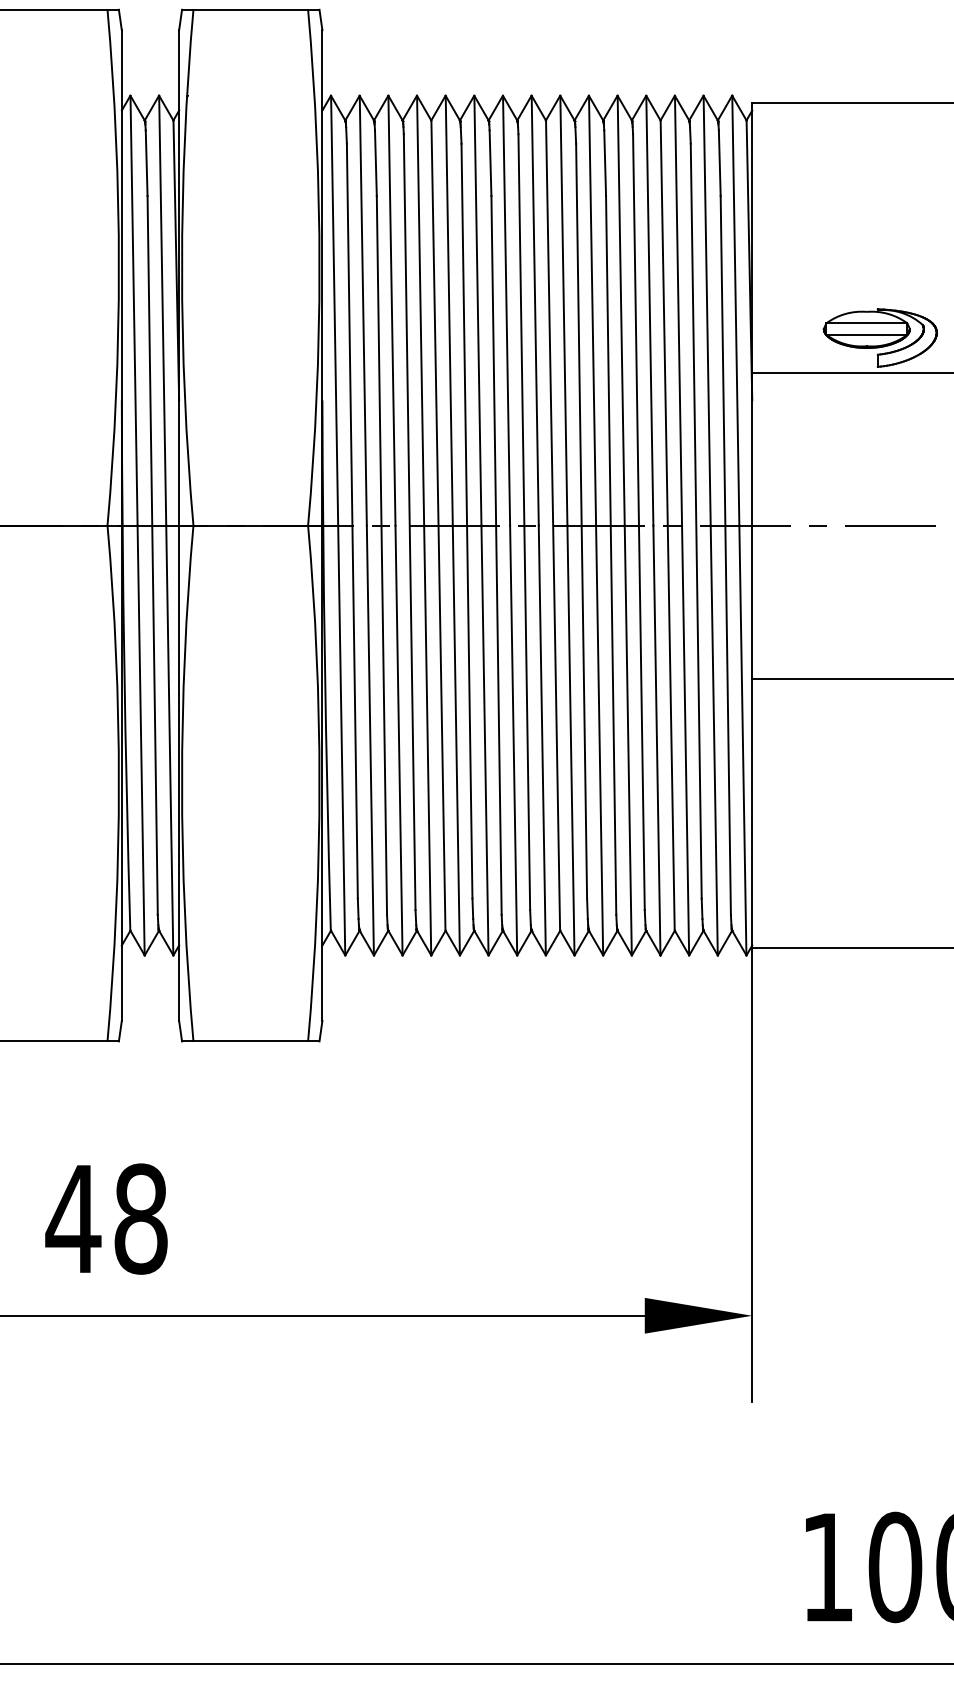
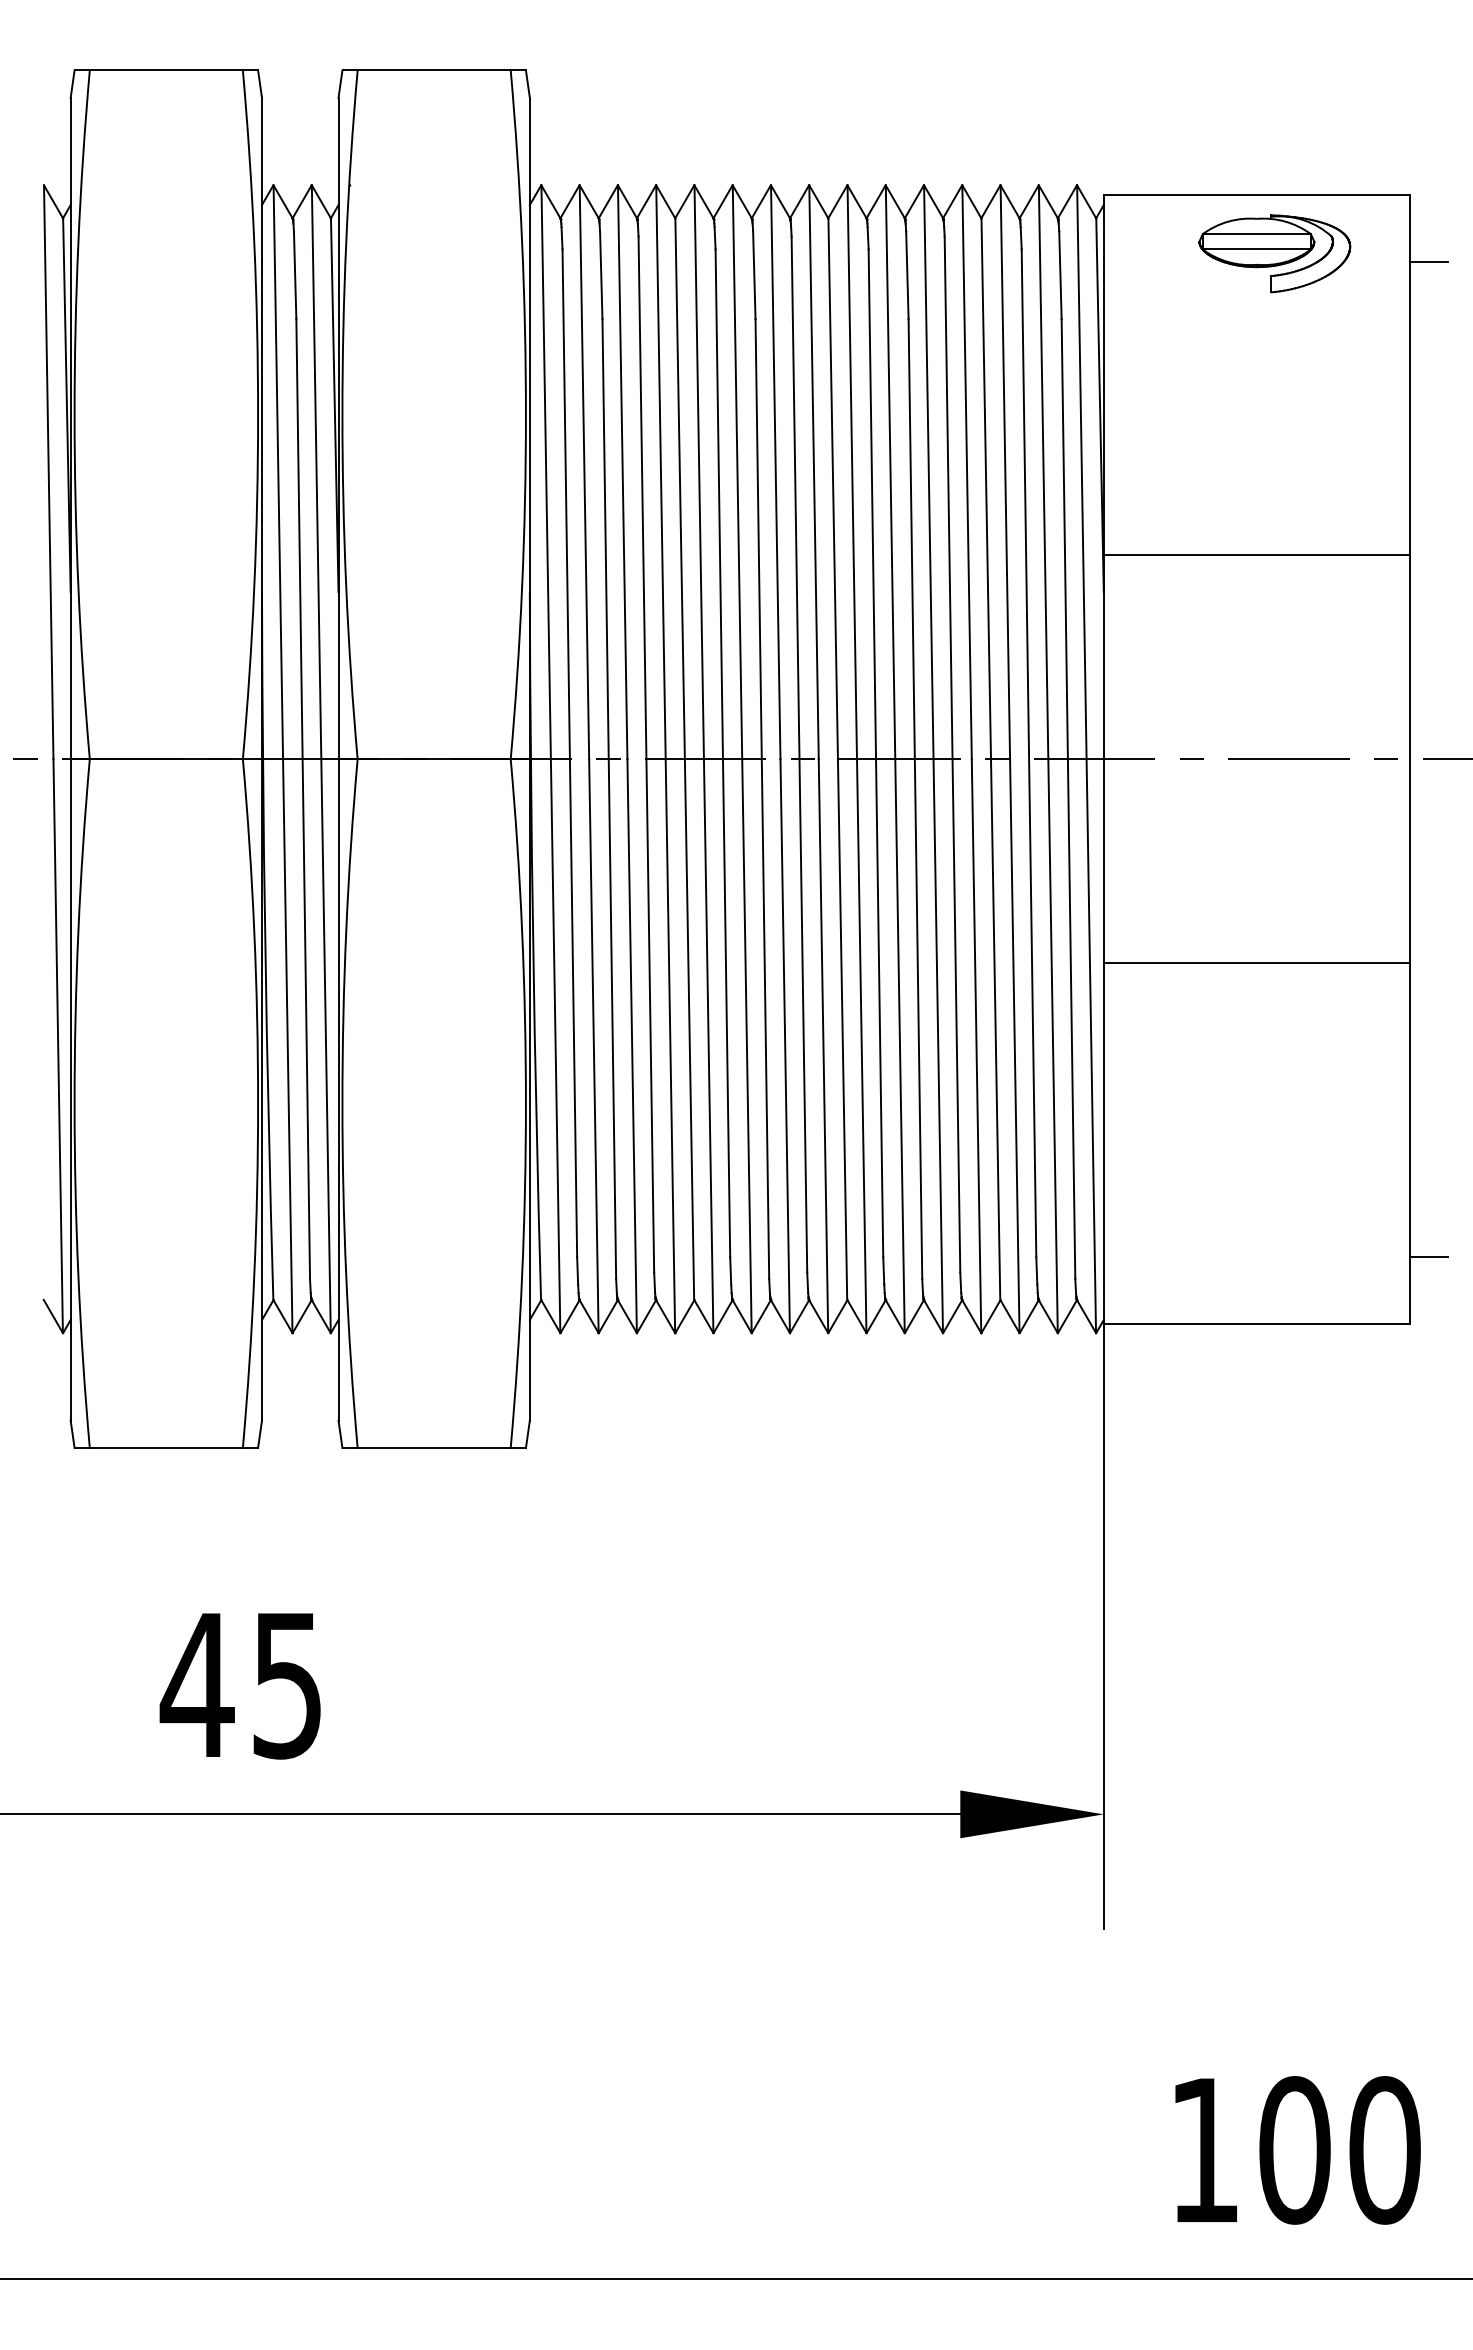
part: (880, 337) -> (1274, 253), moved
text: (140, 1219) -> (287, 1685), 48 -> 45

